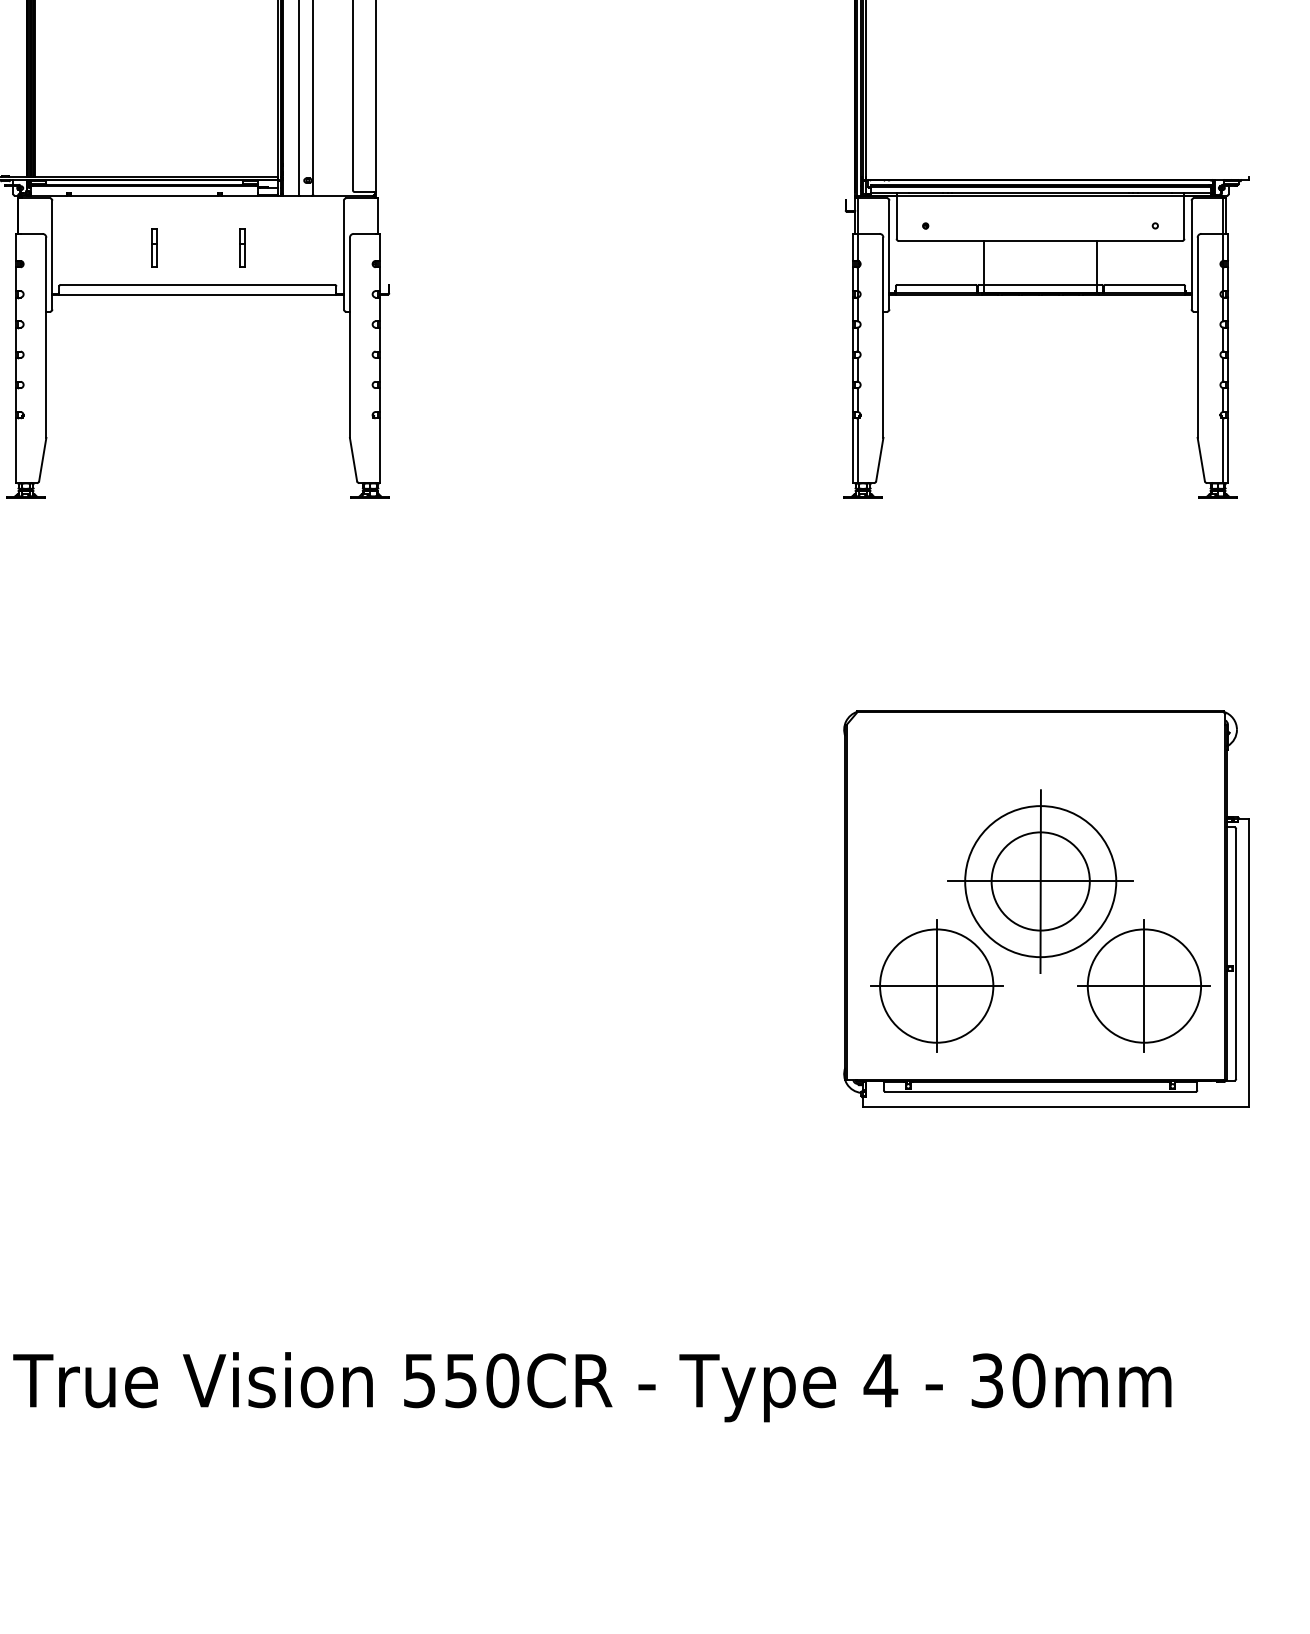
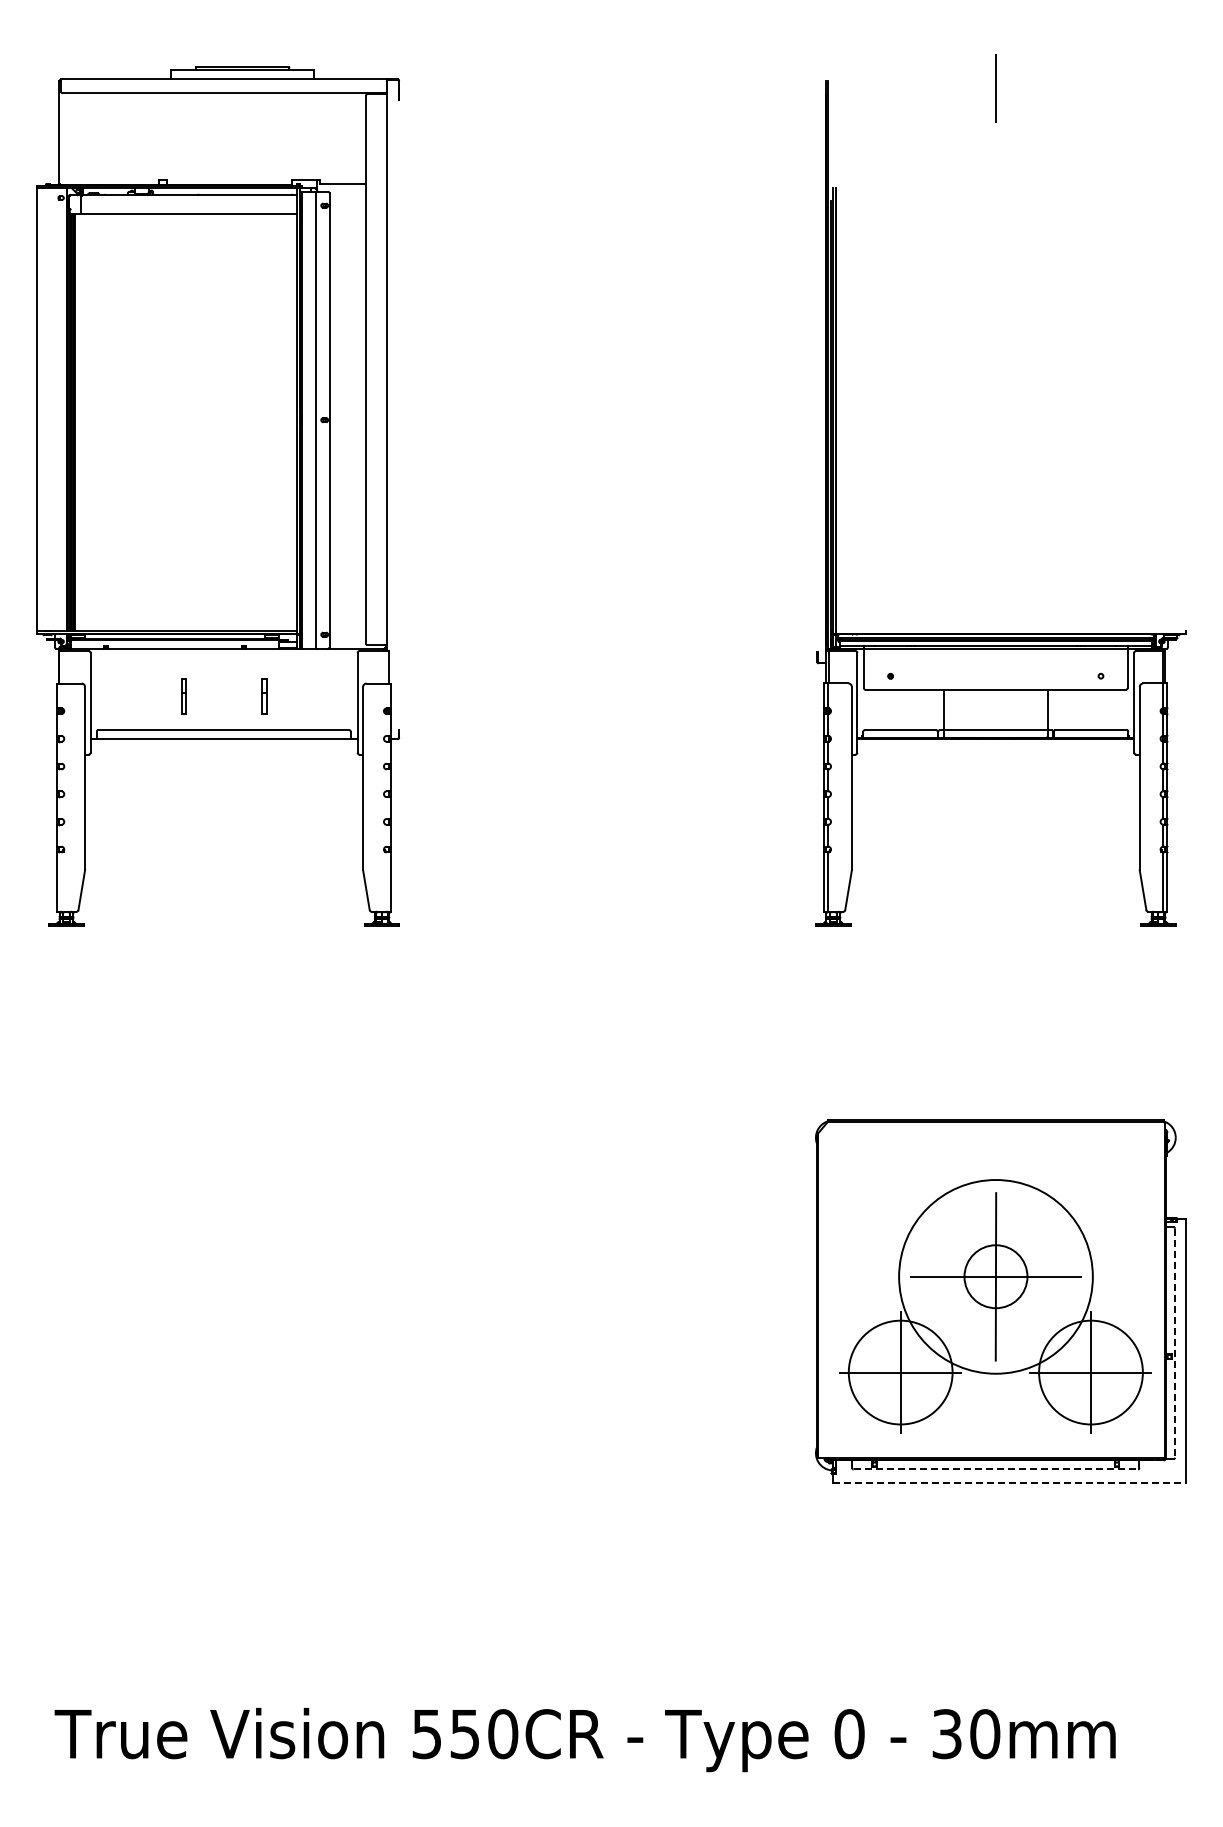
circle: (1040, 881) -> (995, 1276), size x0.7
circle: (1040, 881) -> (995, 1276), size x1.4
line: (1236, 954) -> (1175, 1343), solid -> dashed
line: (1041, 1091) -> (996, 1469), solid -> dashed
line: (1055, 1107) -> (1009, 1483), solid -> dashed
text: (880, 1381) -> (849, 1734), 4 -> 0

